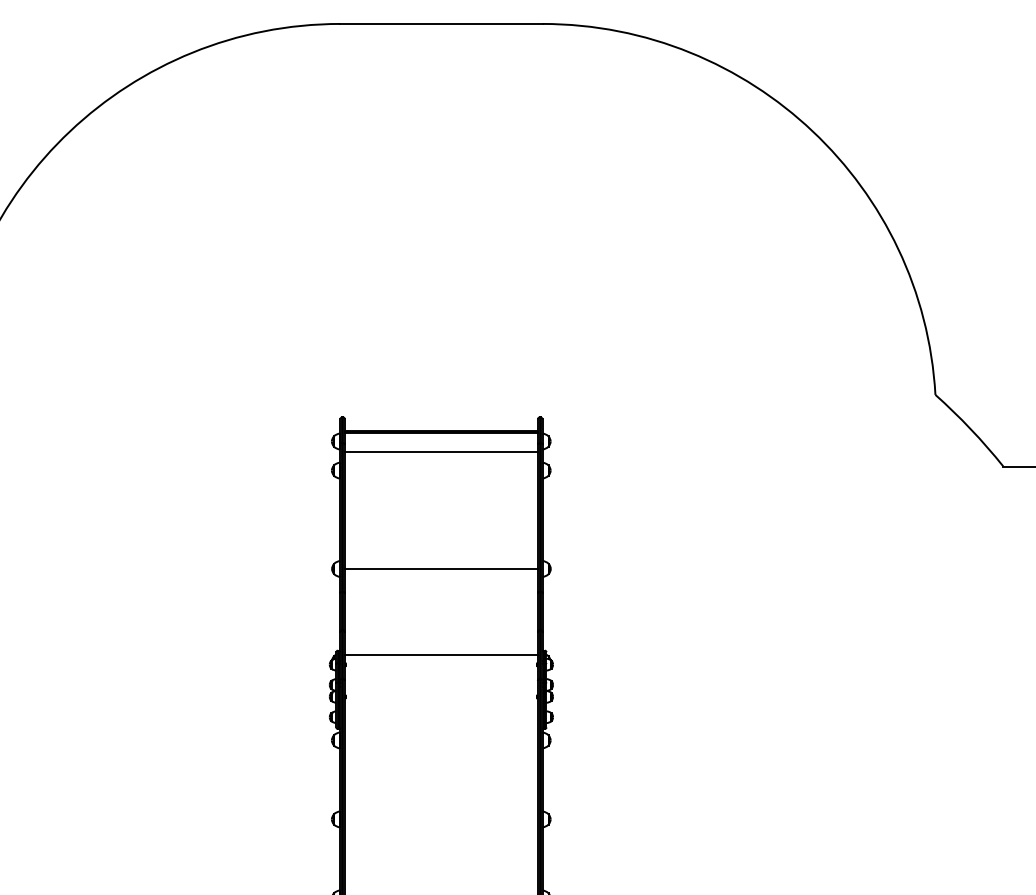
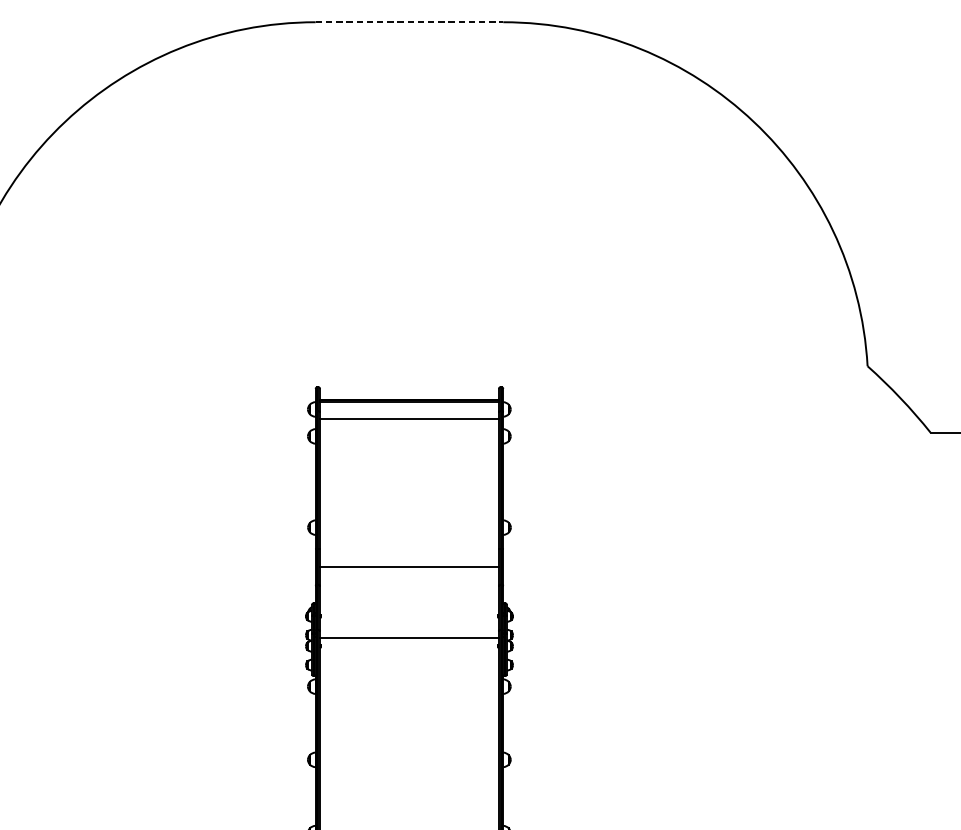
line: (441, 23) -> (409, 21), solid -> dashed
line: (440, 569) -> (408, 567), moved
line: (440, 655) -> (408, 638), moved

